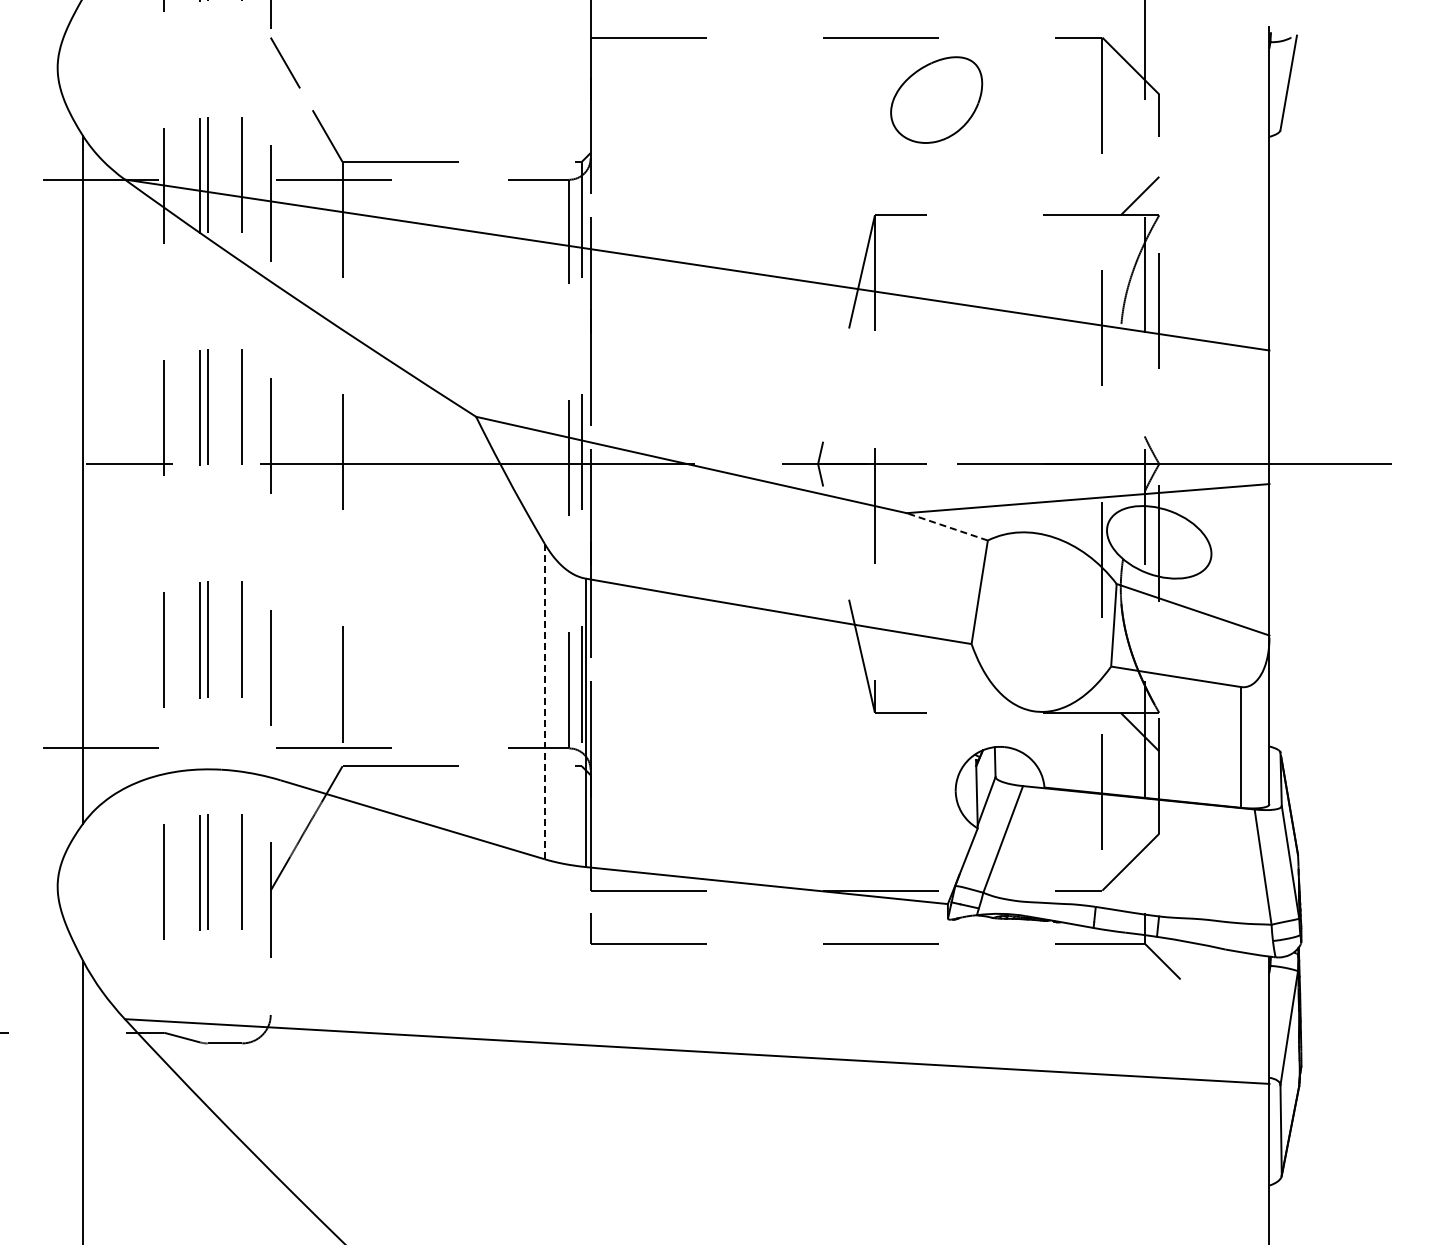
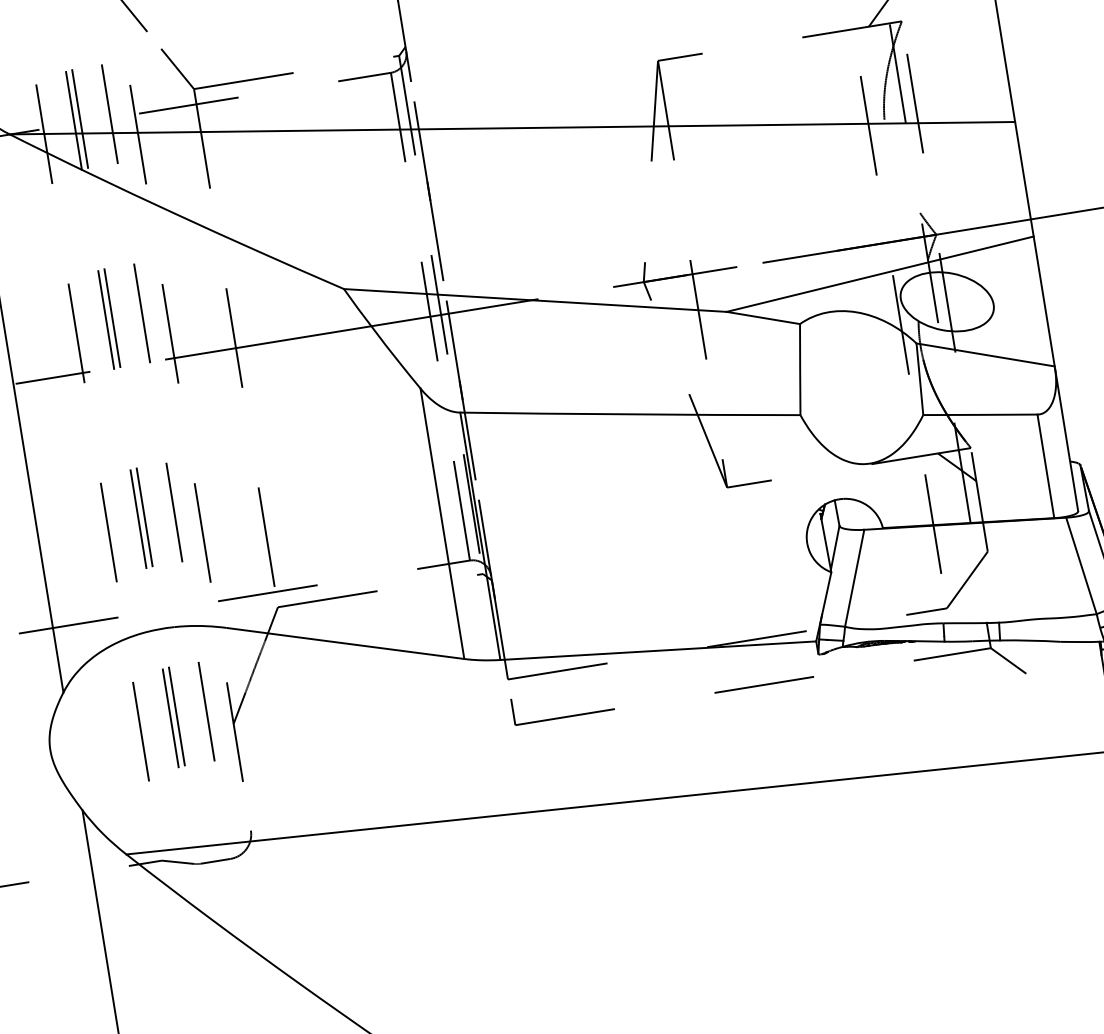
line: (947, 526) -> (763, 317), dashed -> solid
line: (544, 701) -> (442, 523), dashed -> solid

